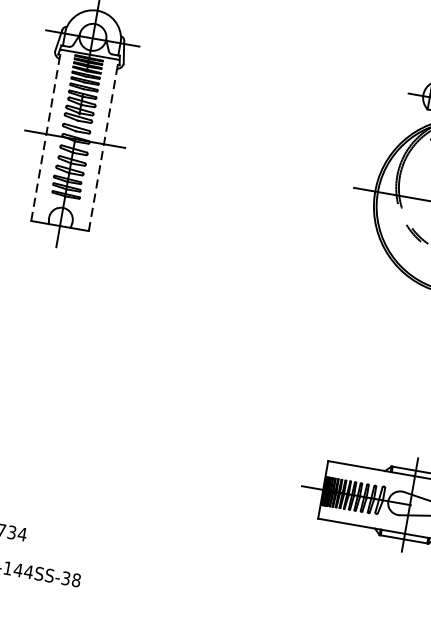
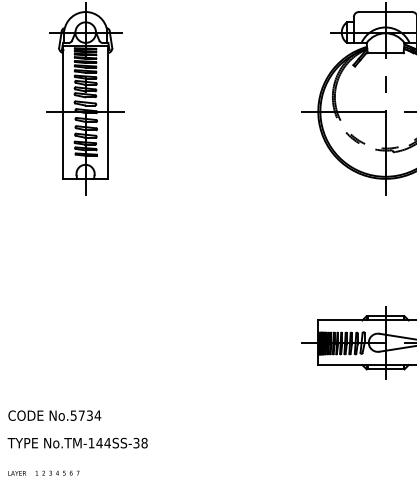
line: (46, 134) -> (63, 111), dashed -> solid
line: (104, 144) -> (108, 111), dashed -> solid

